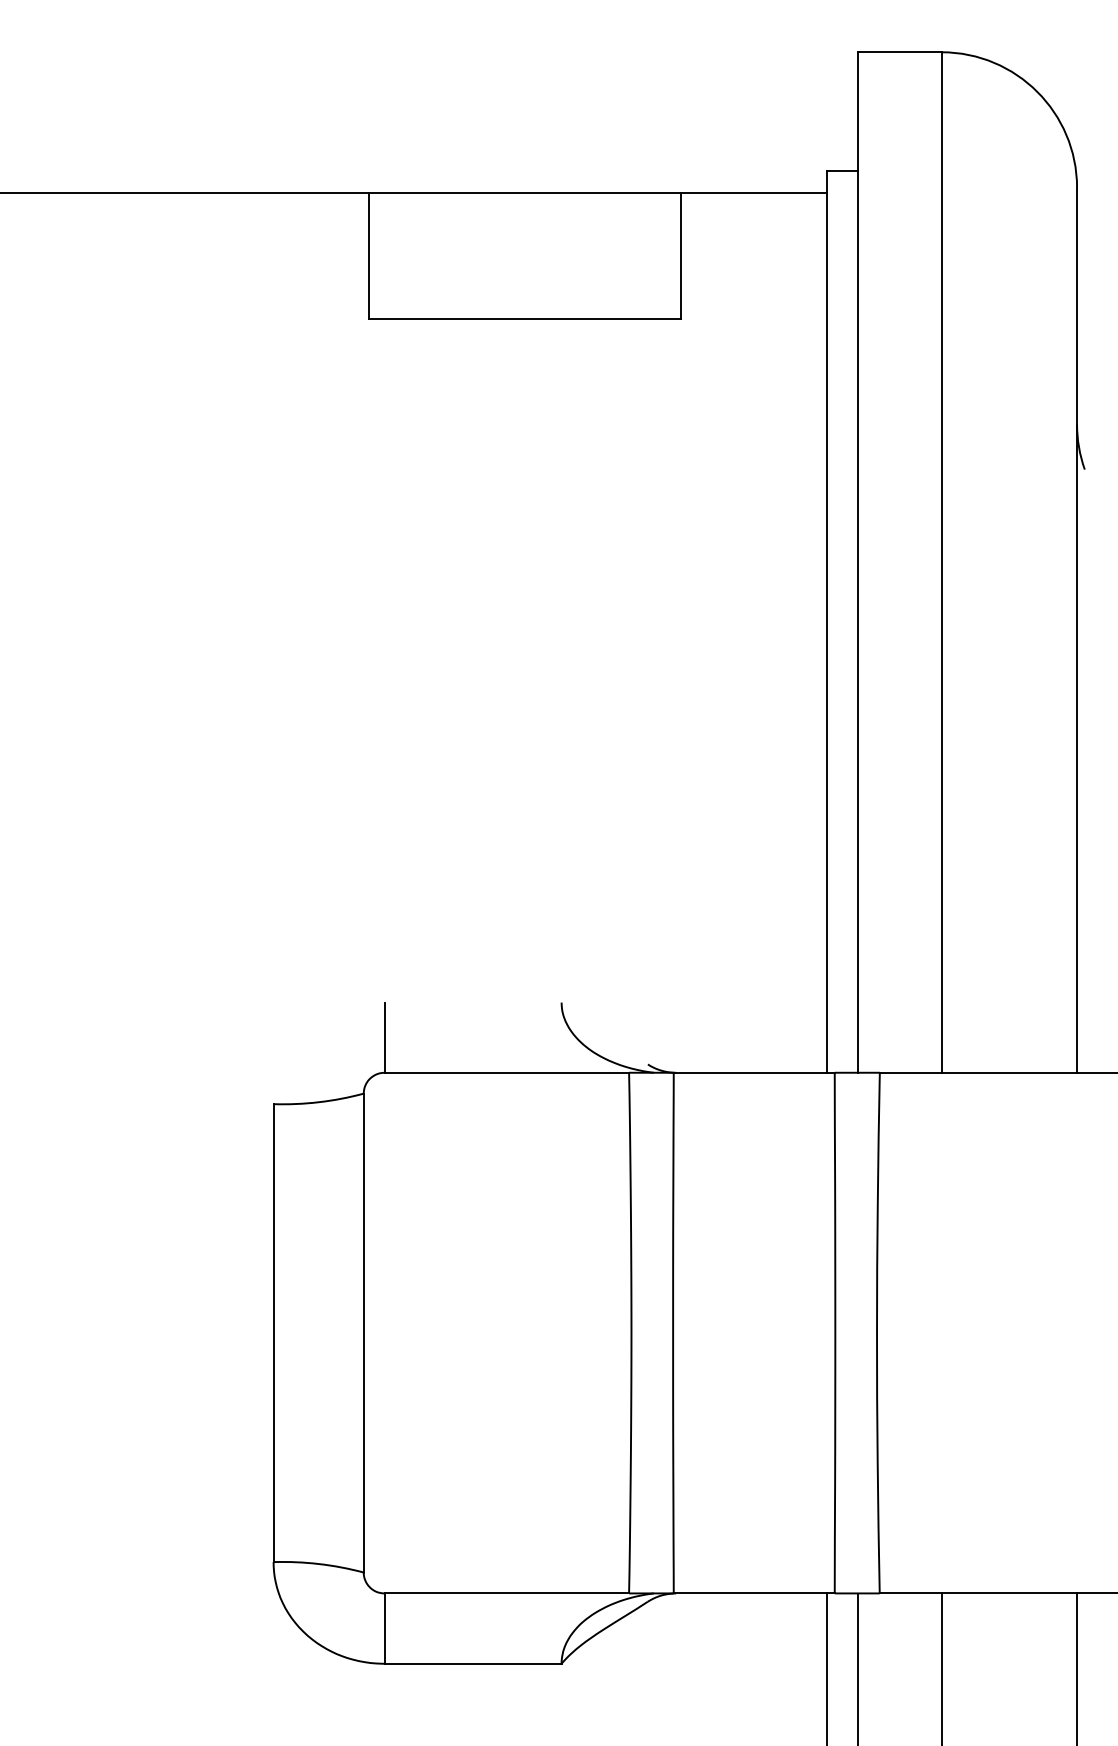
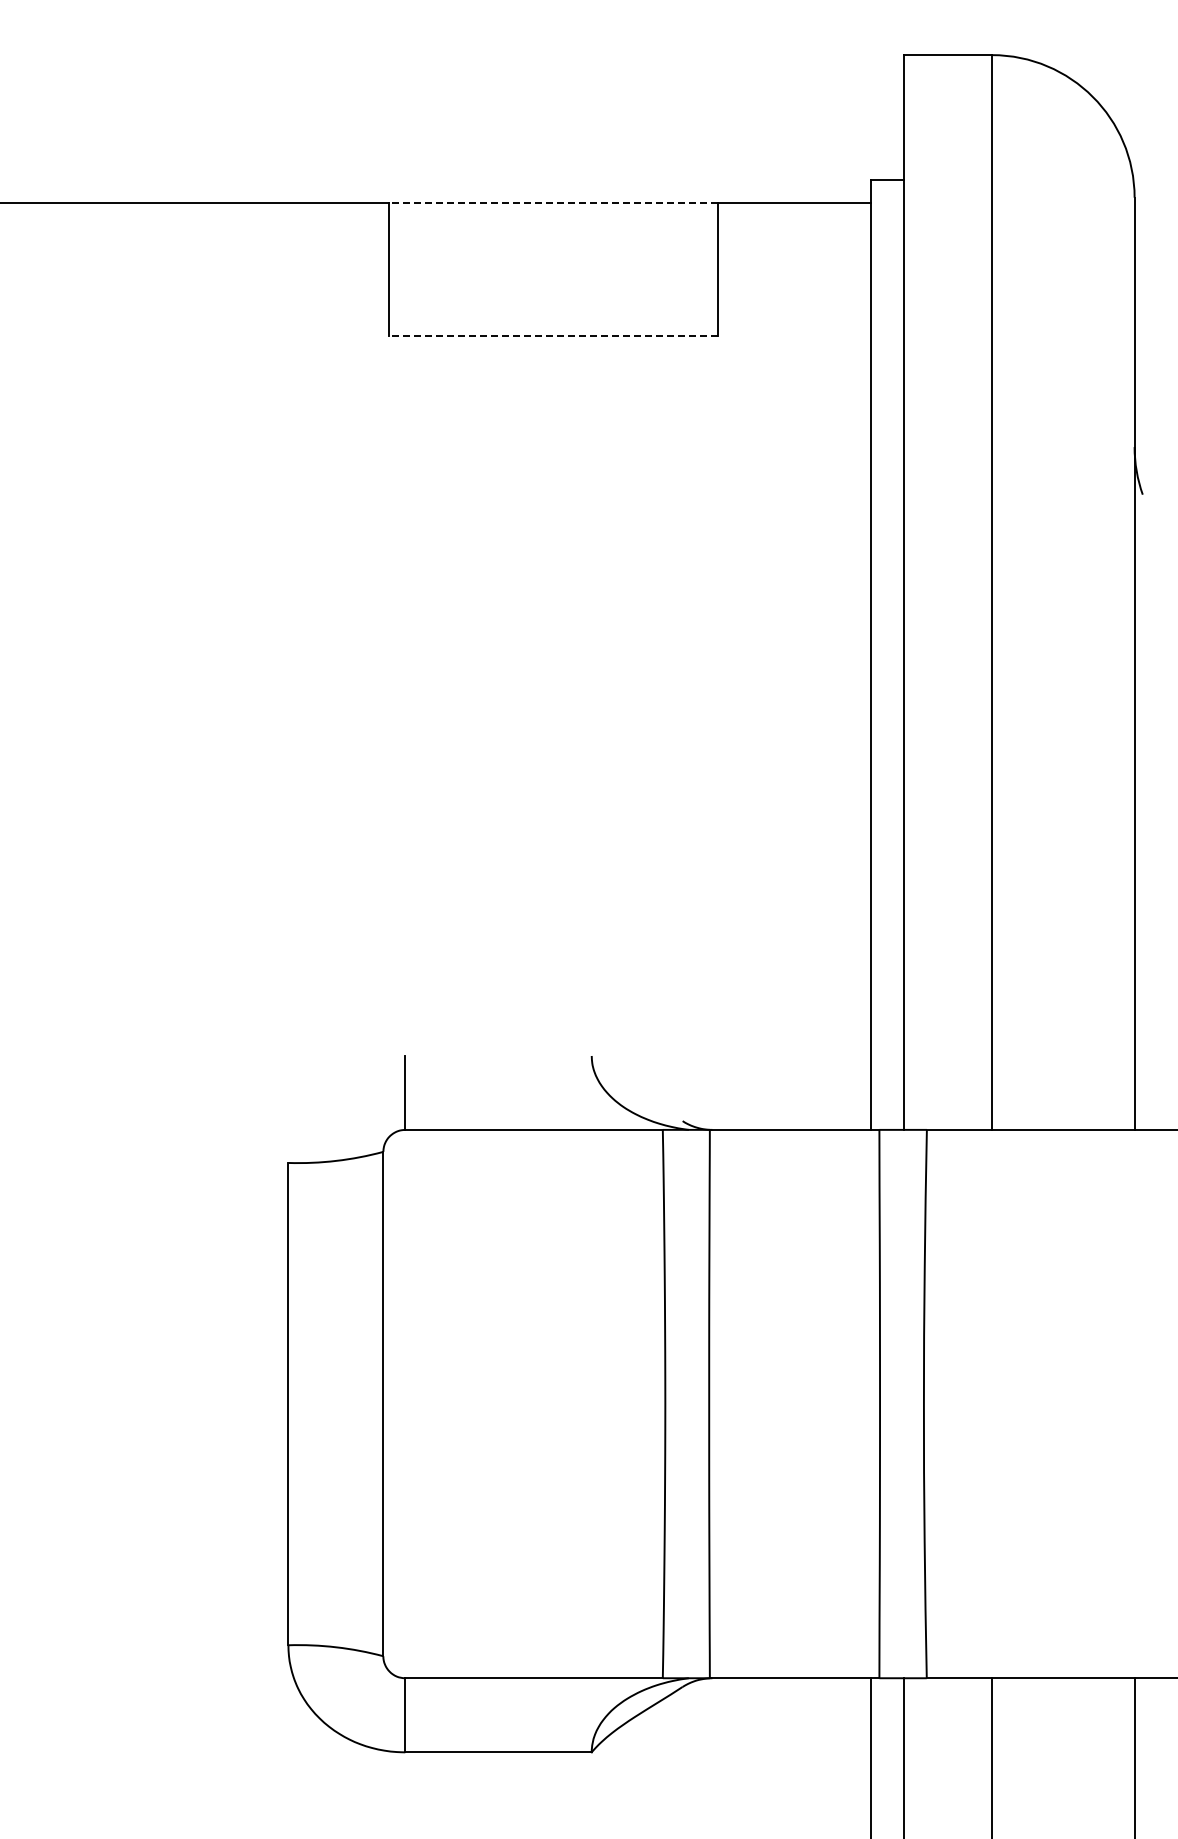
line: (525, 193) -> (553, 203), solid -> dashed
line: (525, 318) -> (553, 335), solid -> dashed

